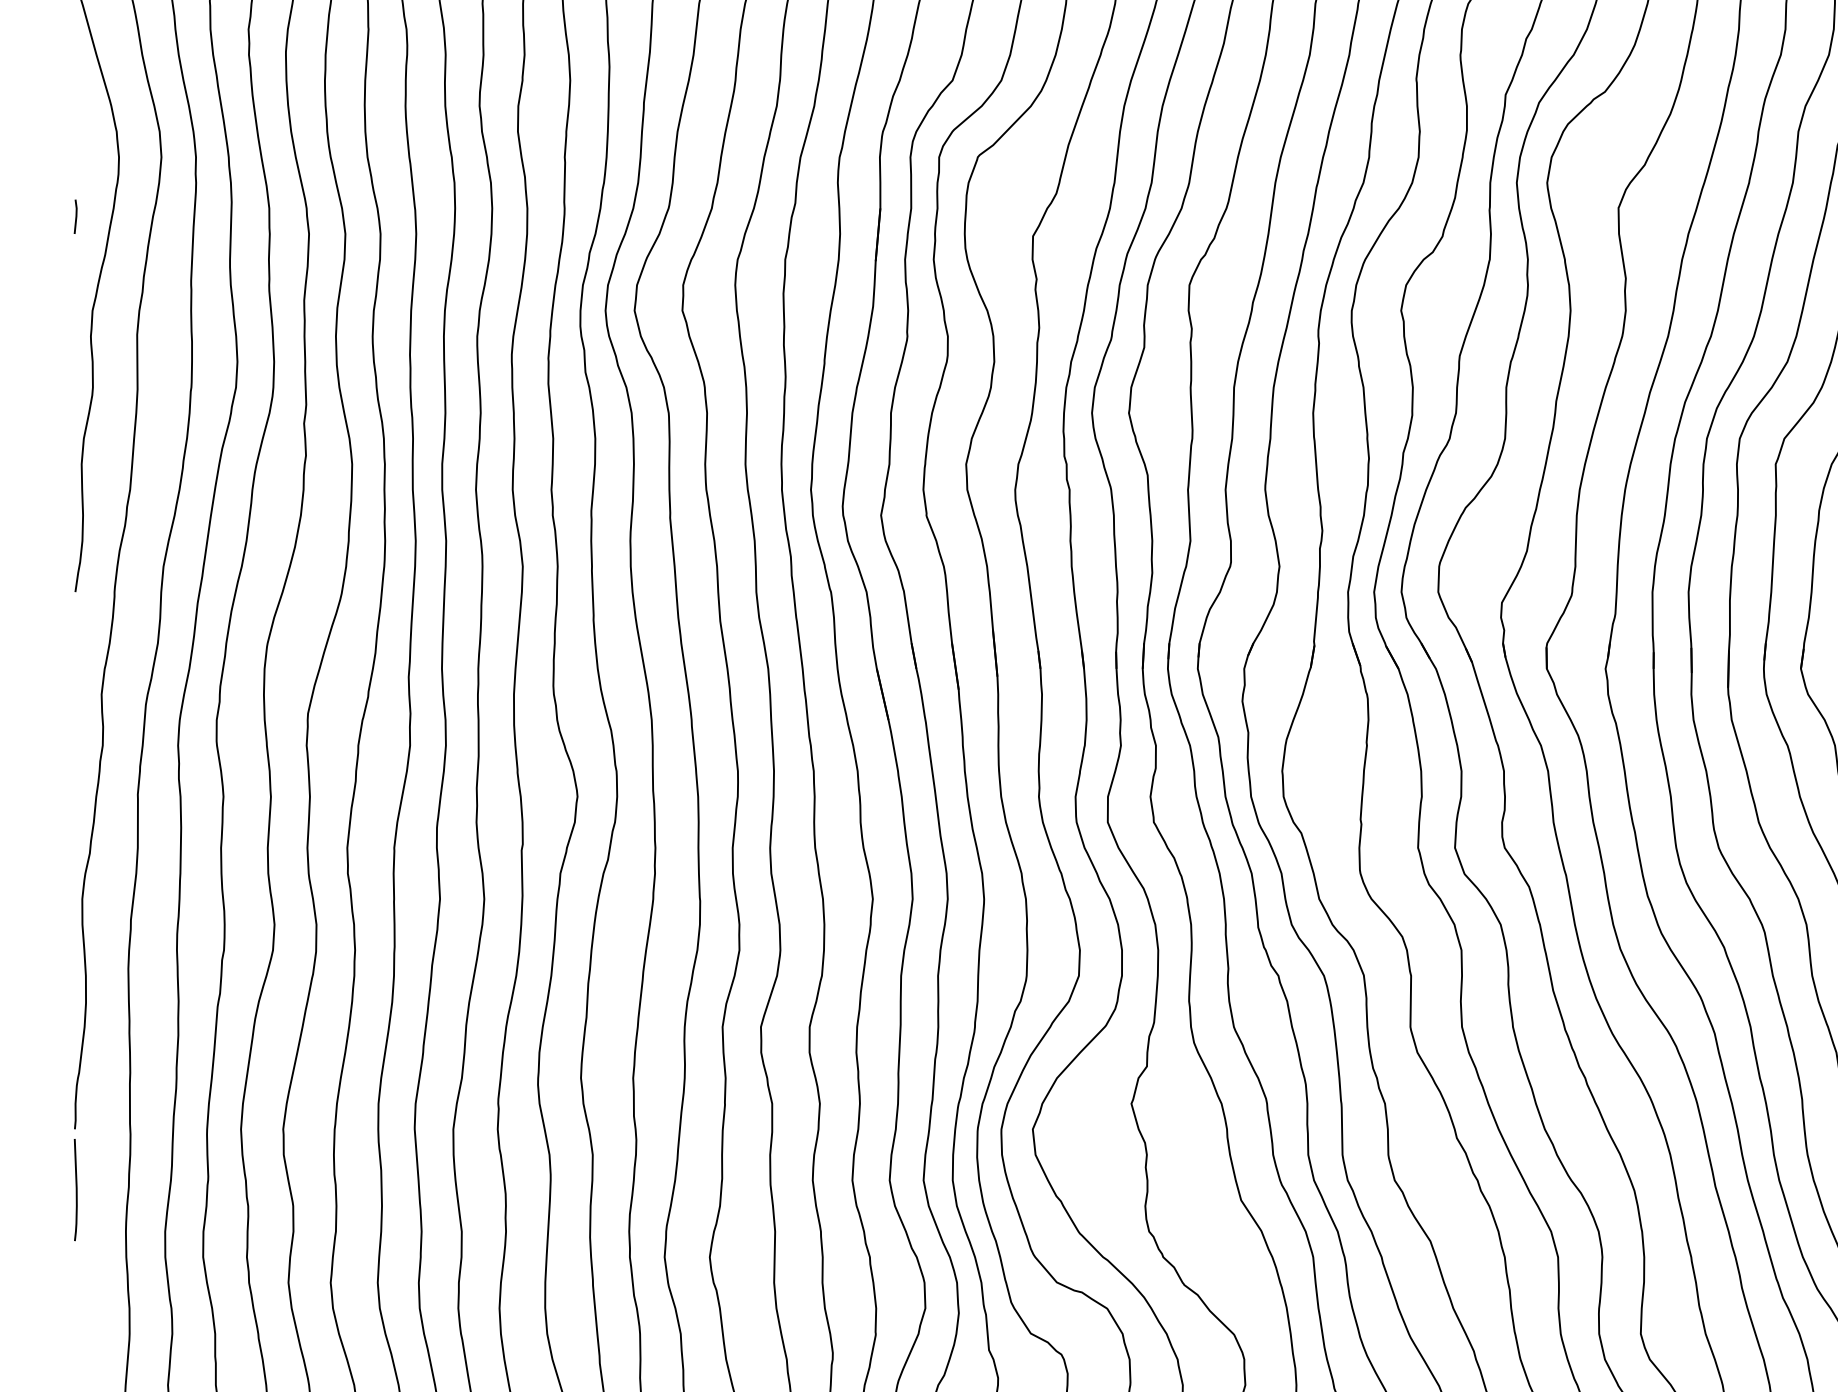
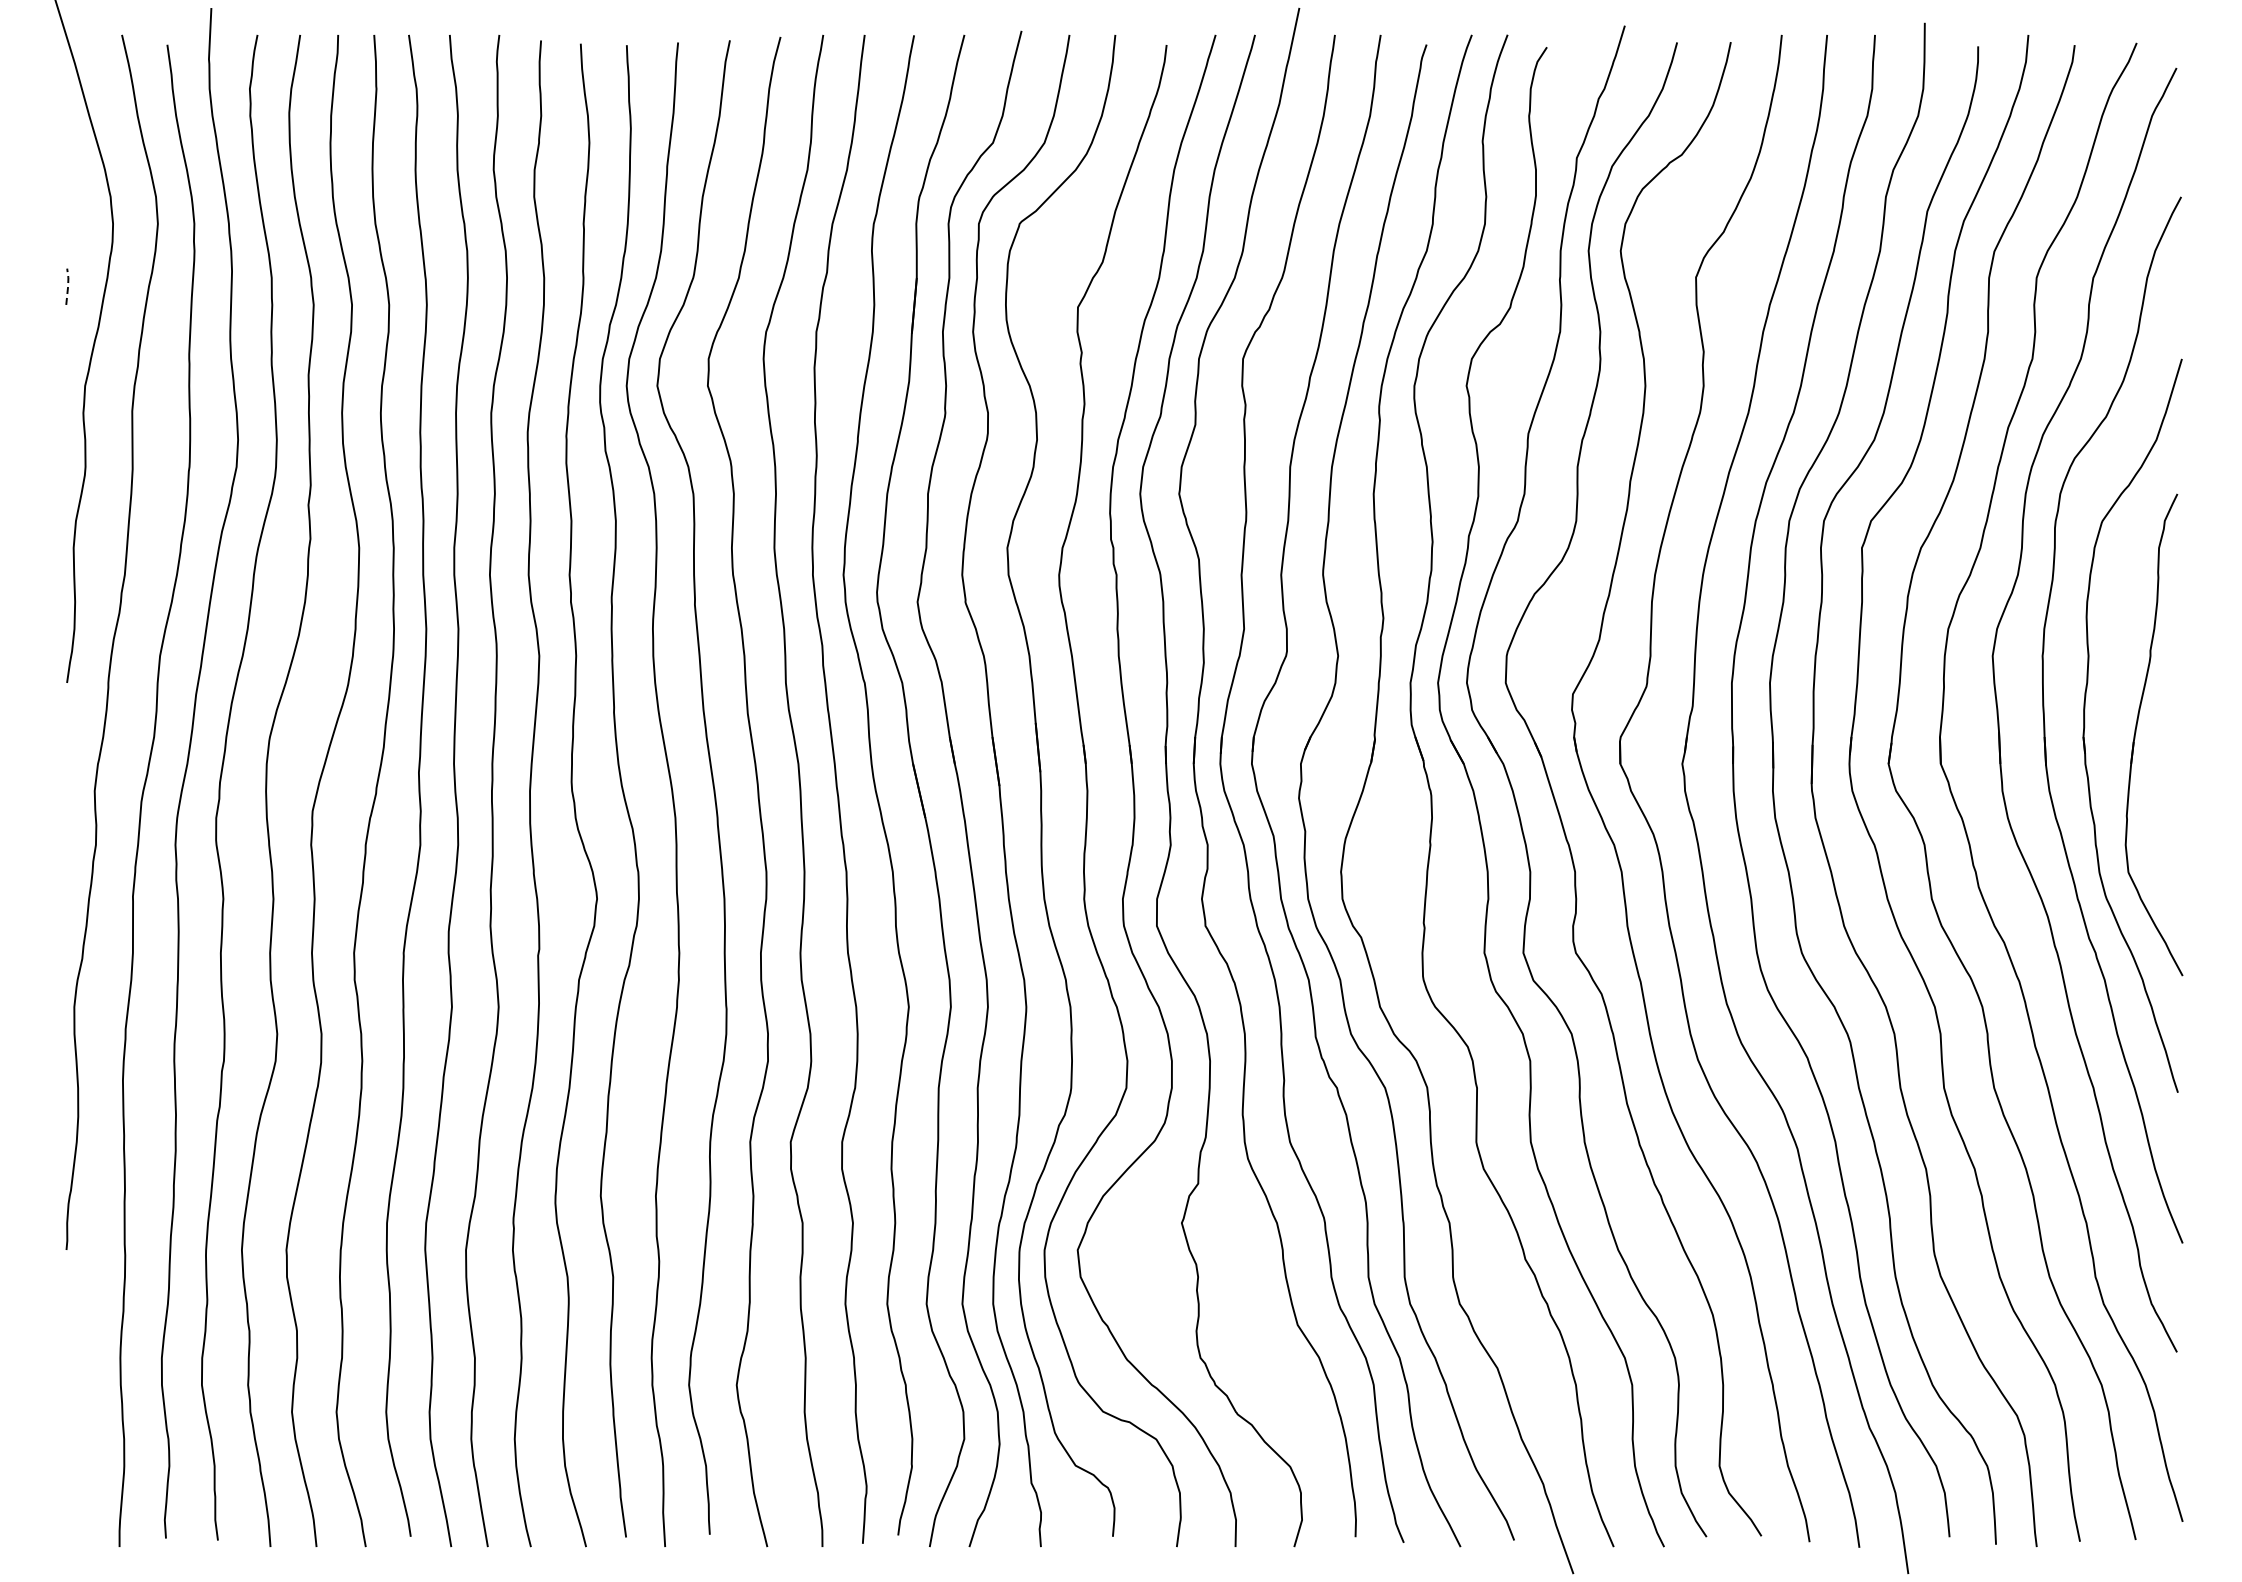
line: (76, 216) -> (68, 286), solid -> dashed
curve: (75, 1189) -> (67, 1313), removed

